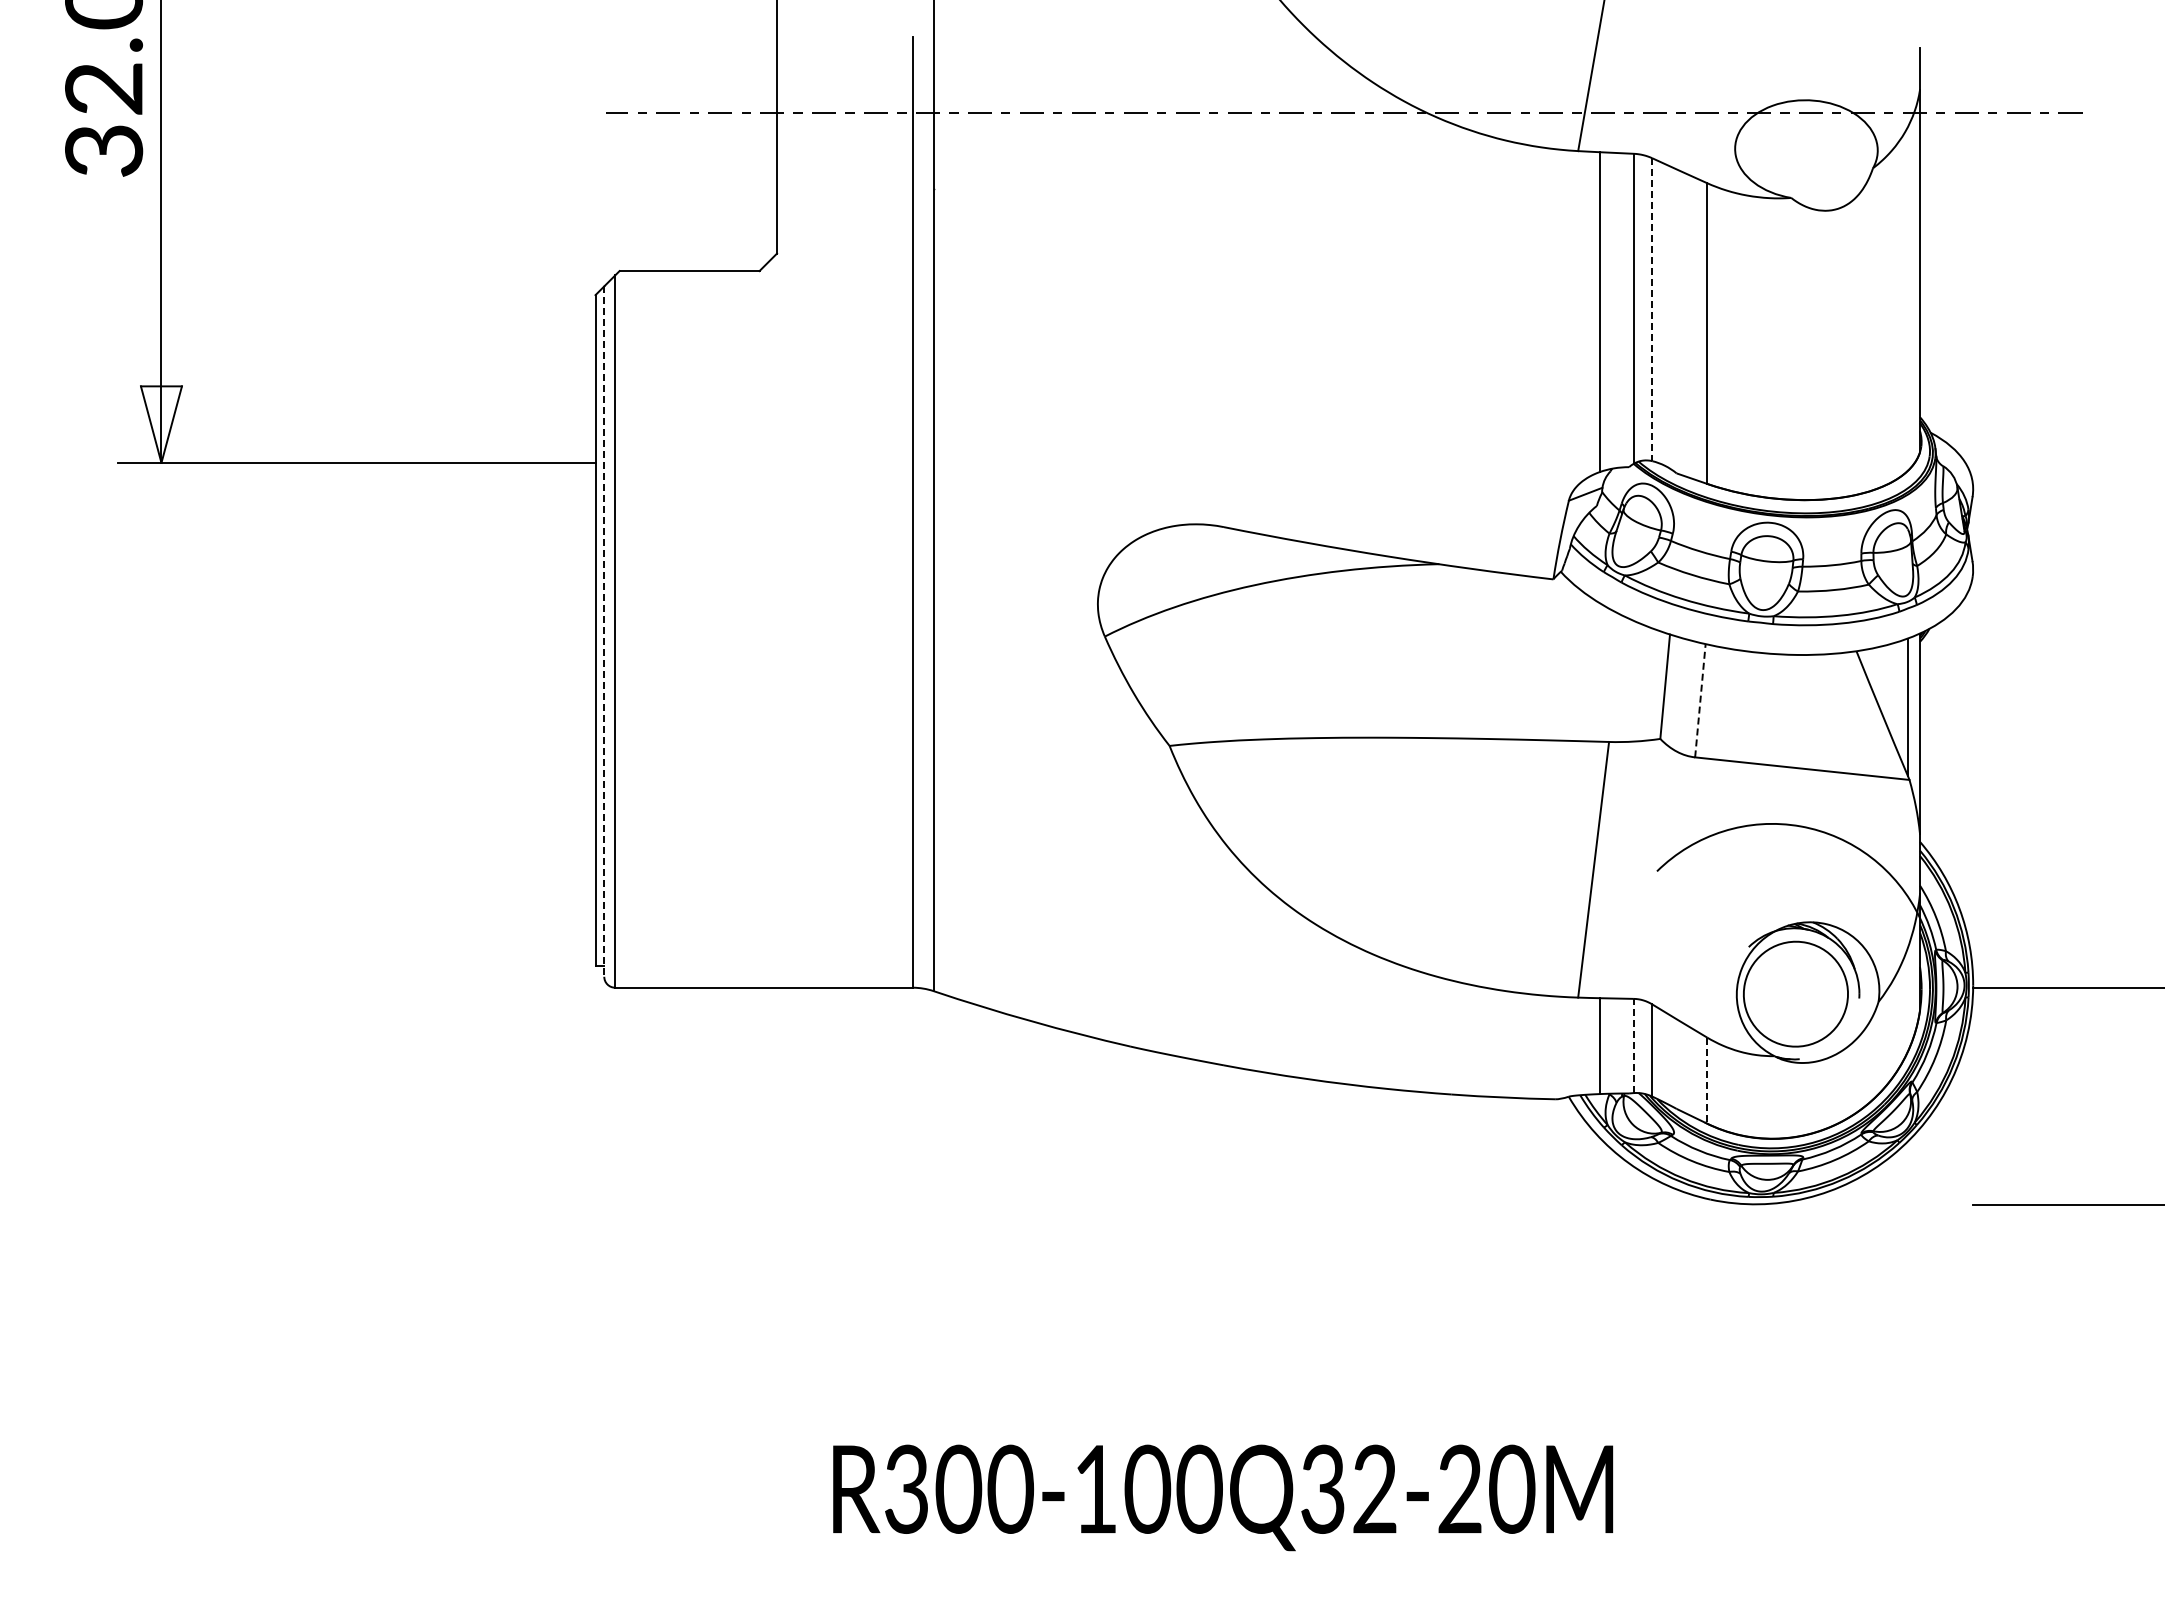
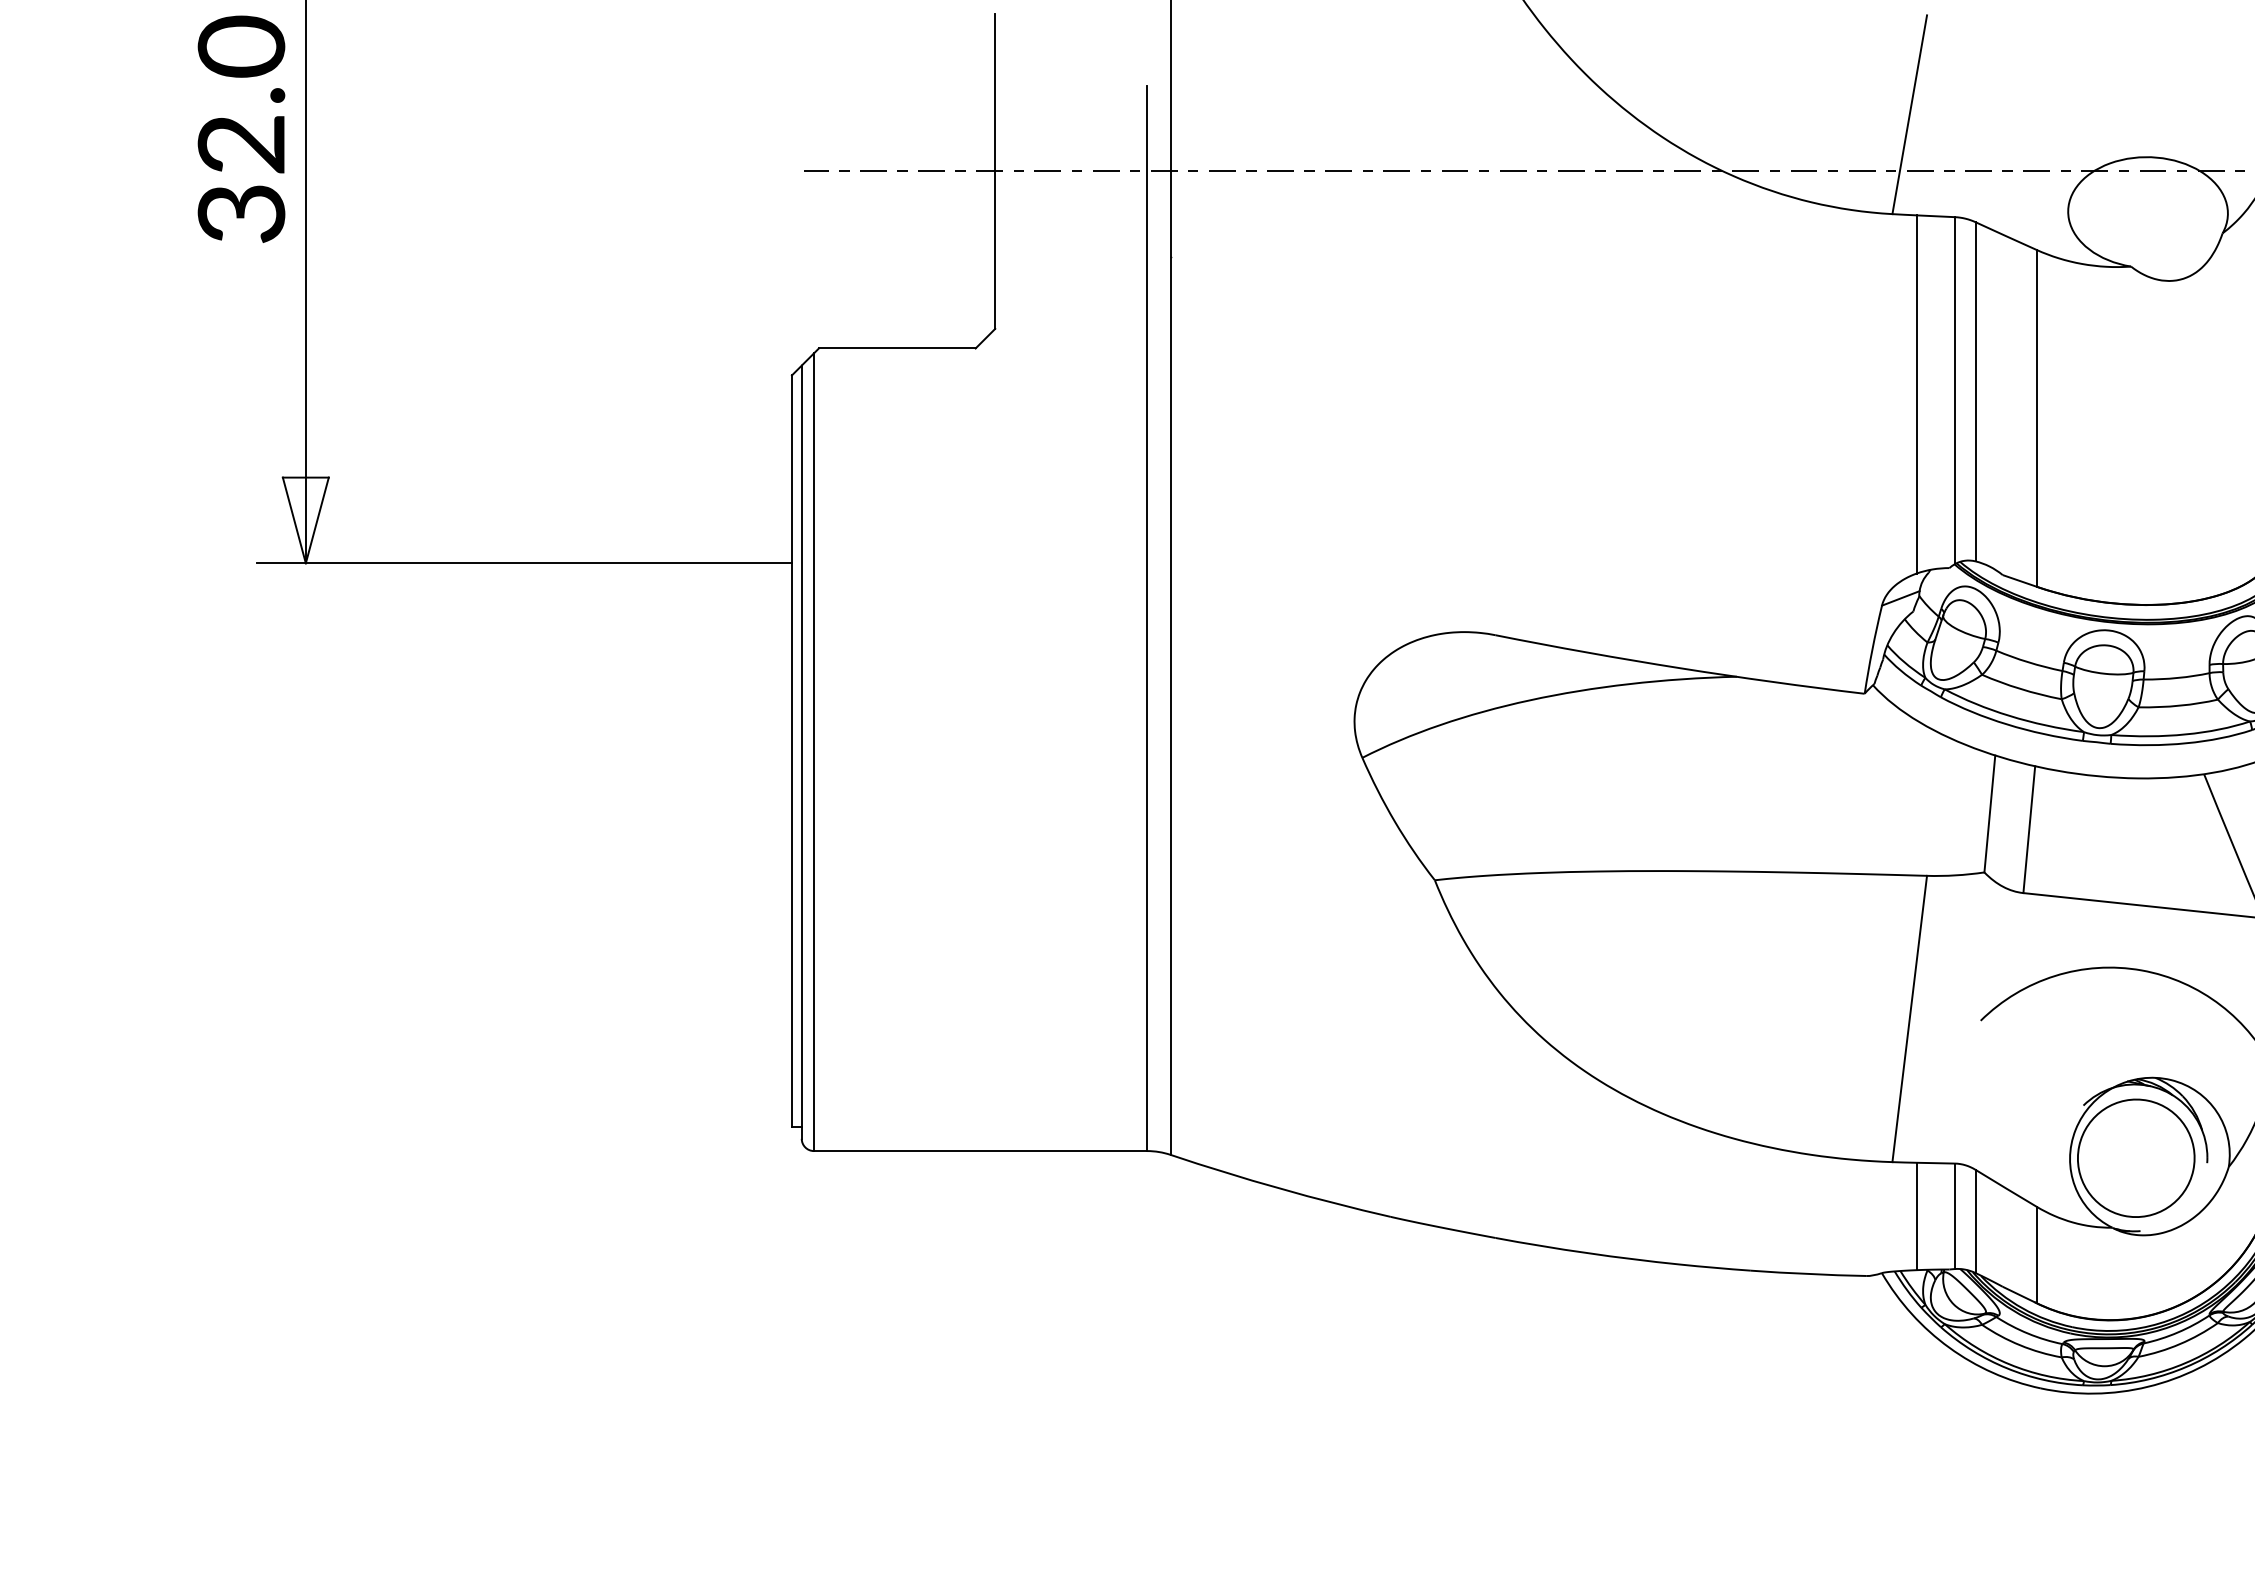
line: (1652, 310) -> (1975, 392), dashed -> solid
line: (604, 632) -> (802, 753), dashed -> solid
line: (1700, 700) -> (2029, 829), dashed -> solid
line: (1633, 1045) -> (1954, 1215), dashed -> solid
line: (1707, 1081) -> (2037, 1256), dashed -> solid

